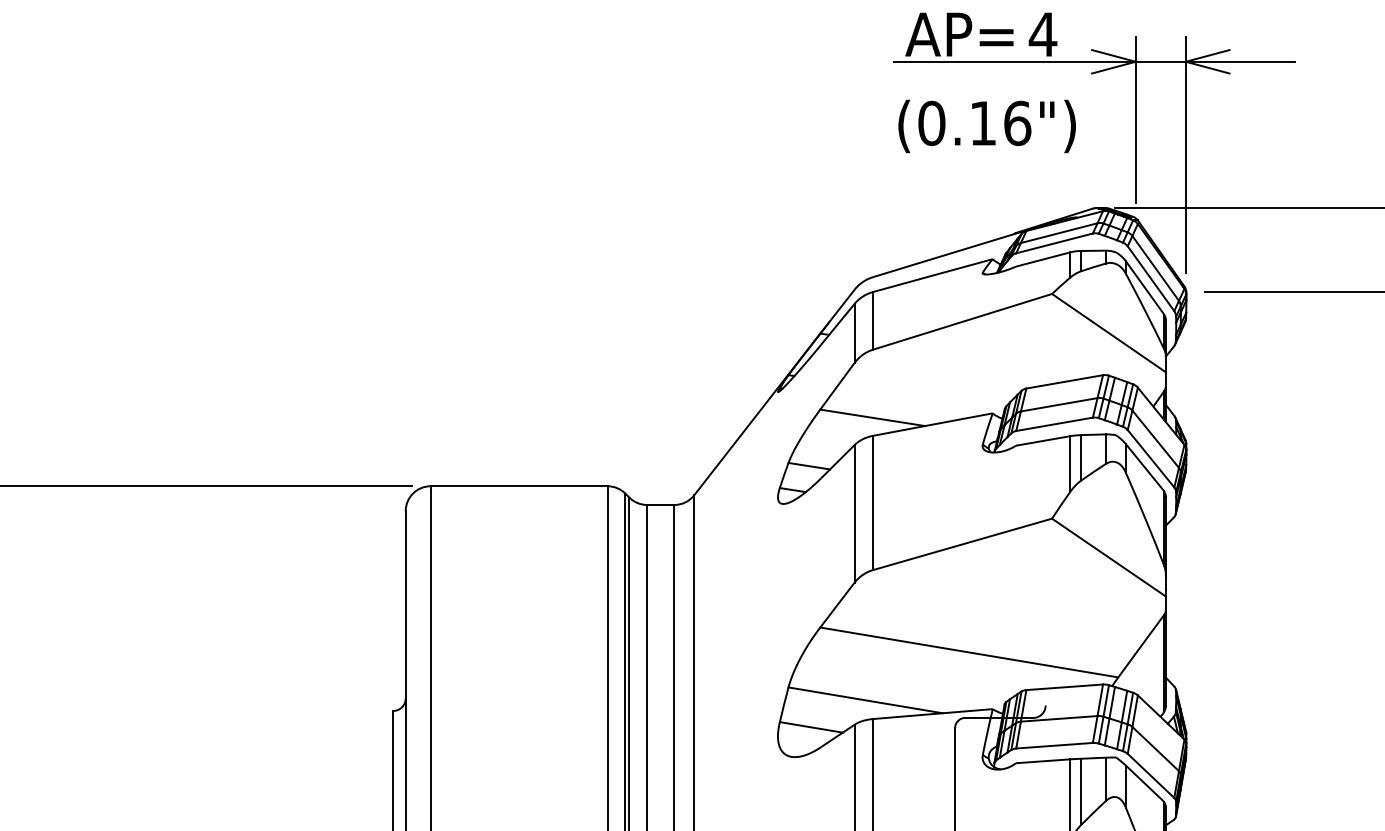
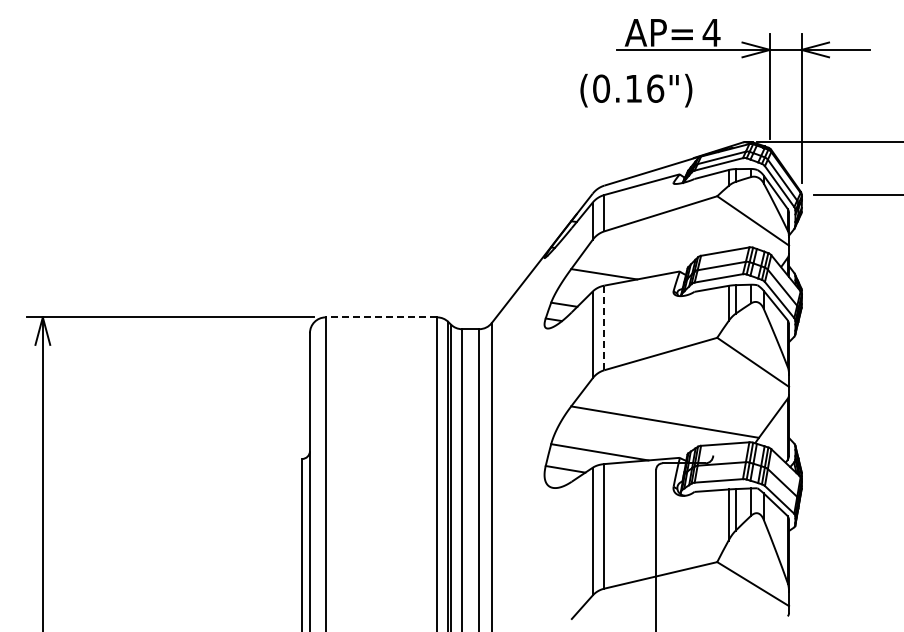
text: (987, 126) -> (636, 90), moved
line: (519, 486) -> (381, 317), solid -> dashed
line: (873, 503) -> (604, 328), solid -> dashed

